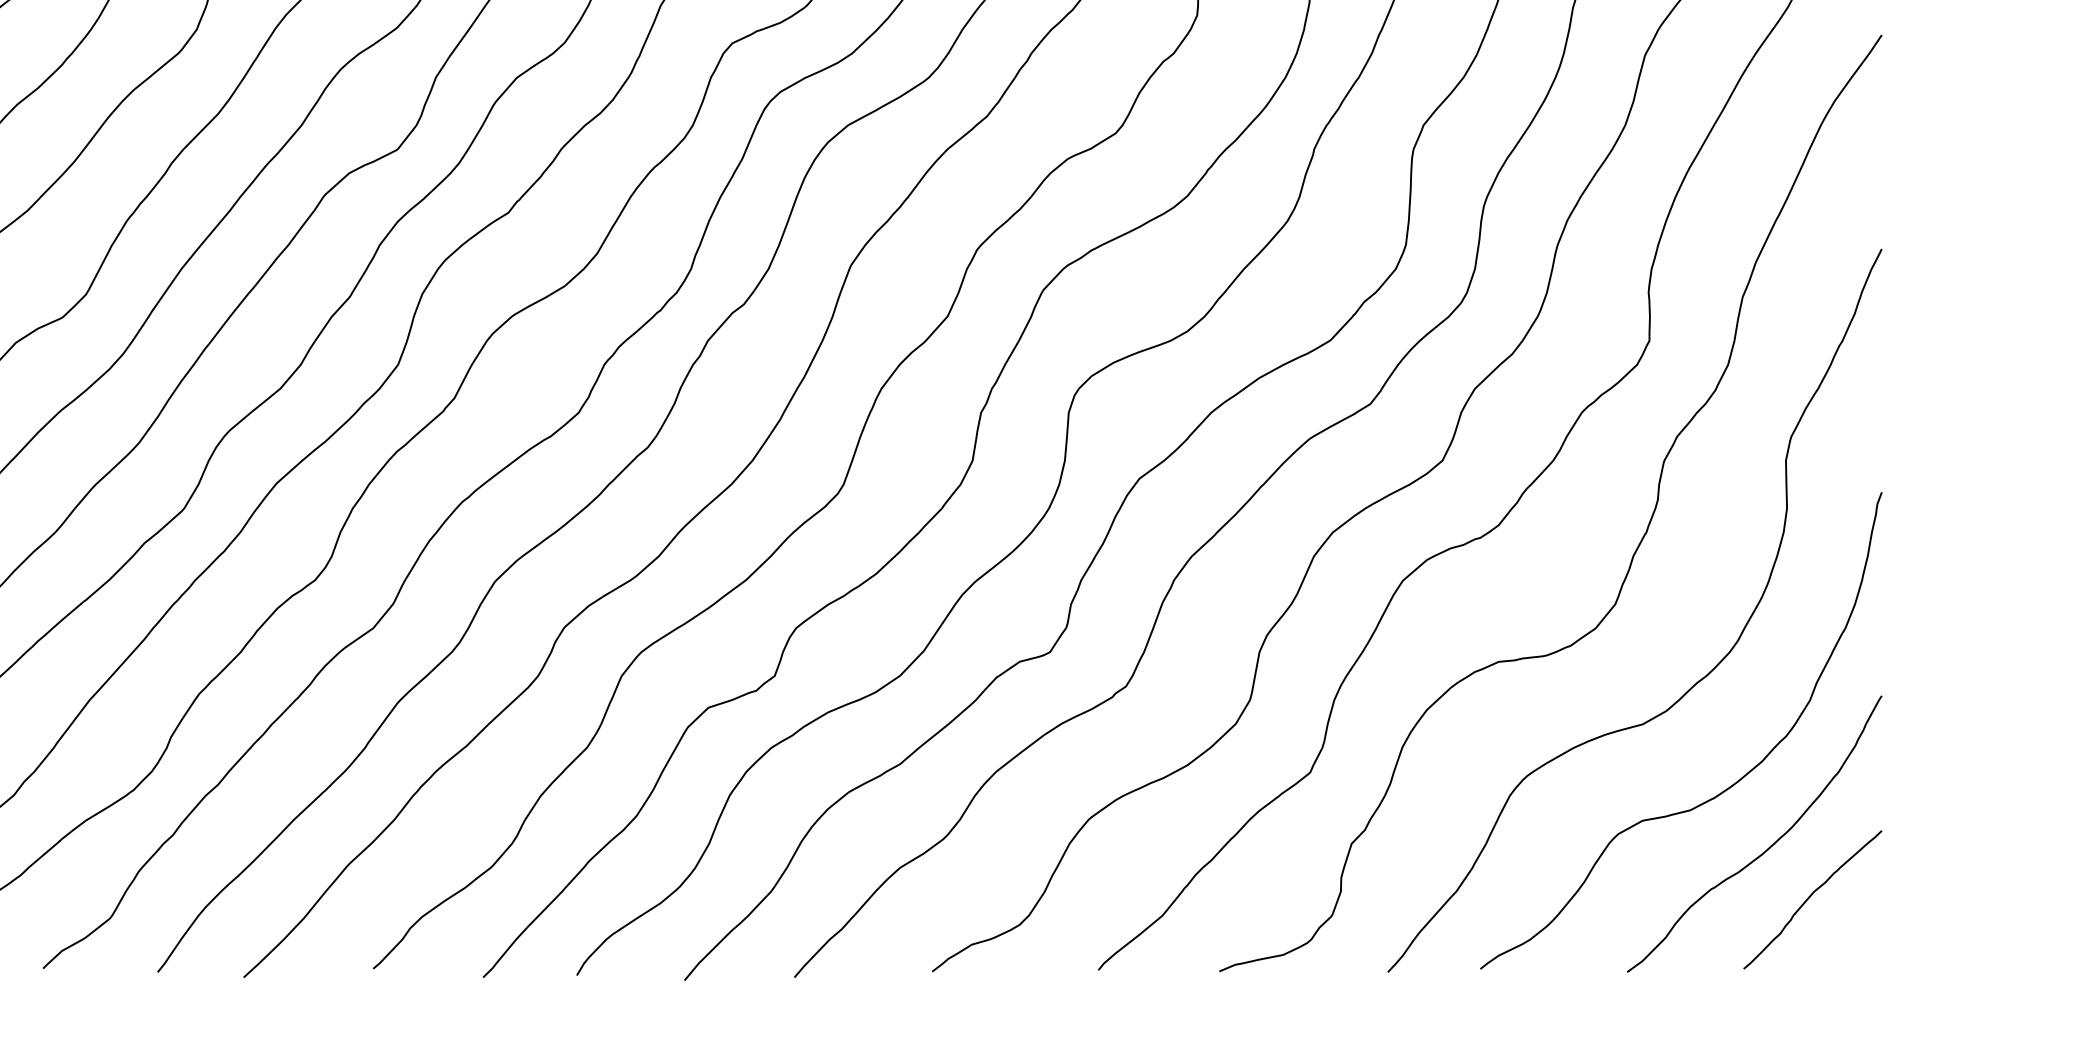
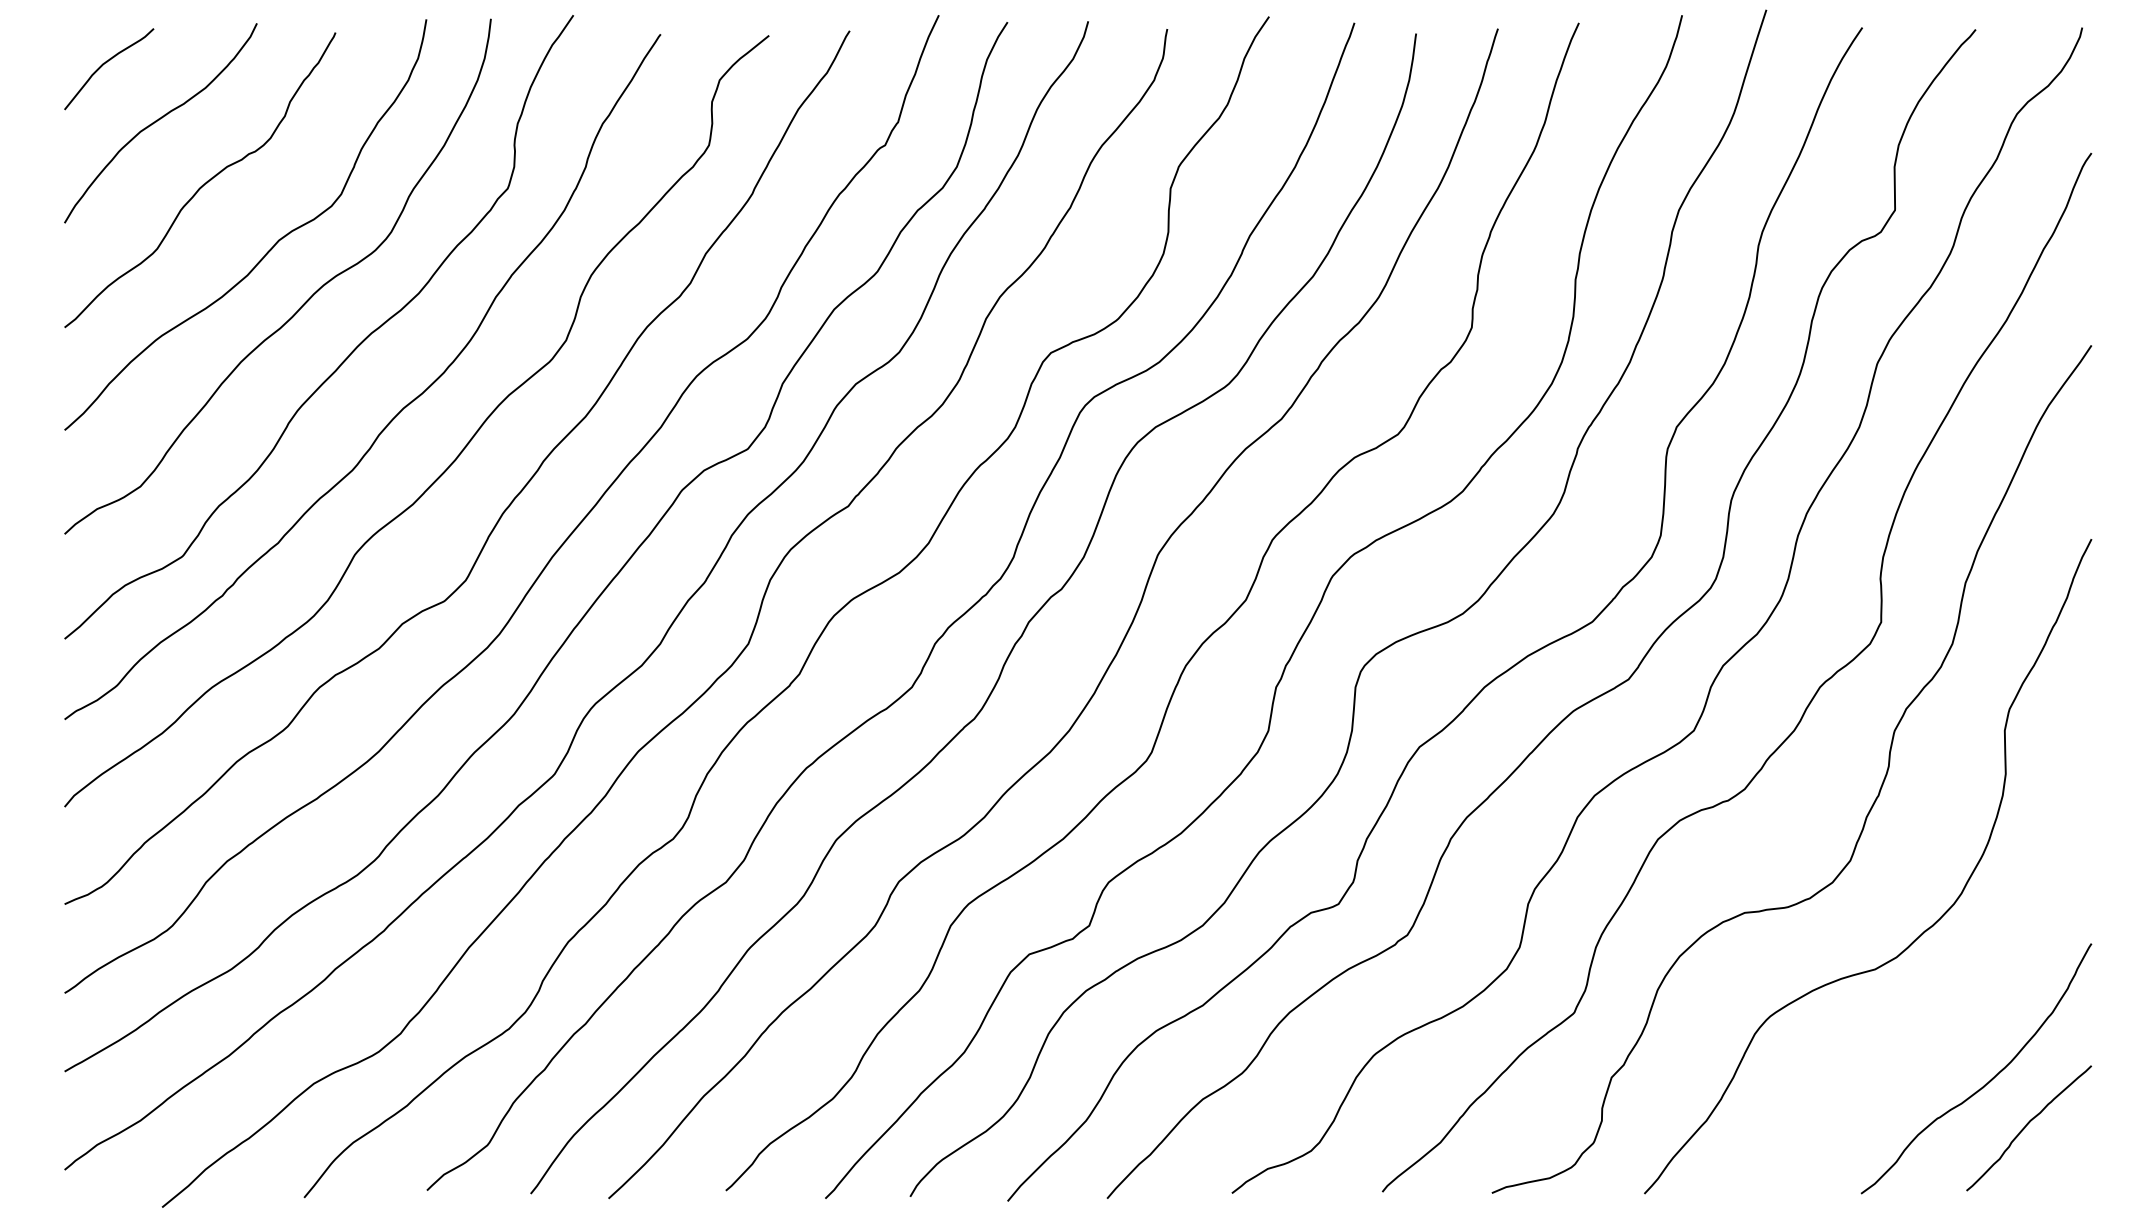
curve: (1725, 788) -> (1950, 1027), removed

